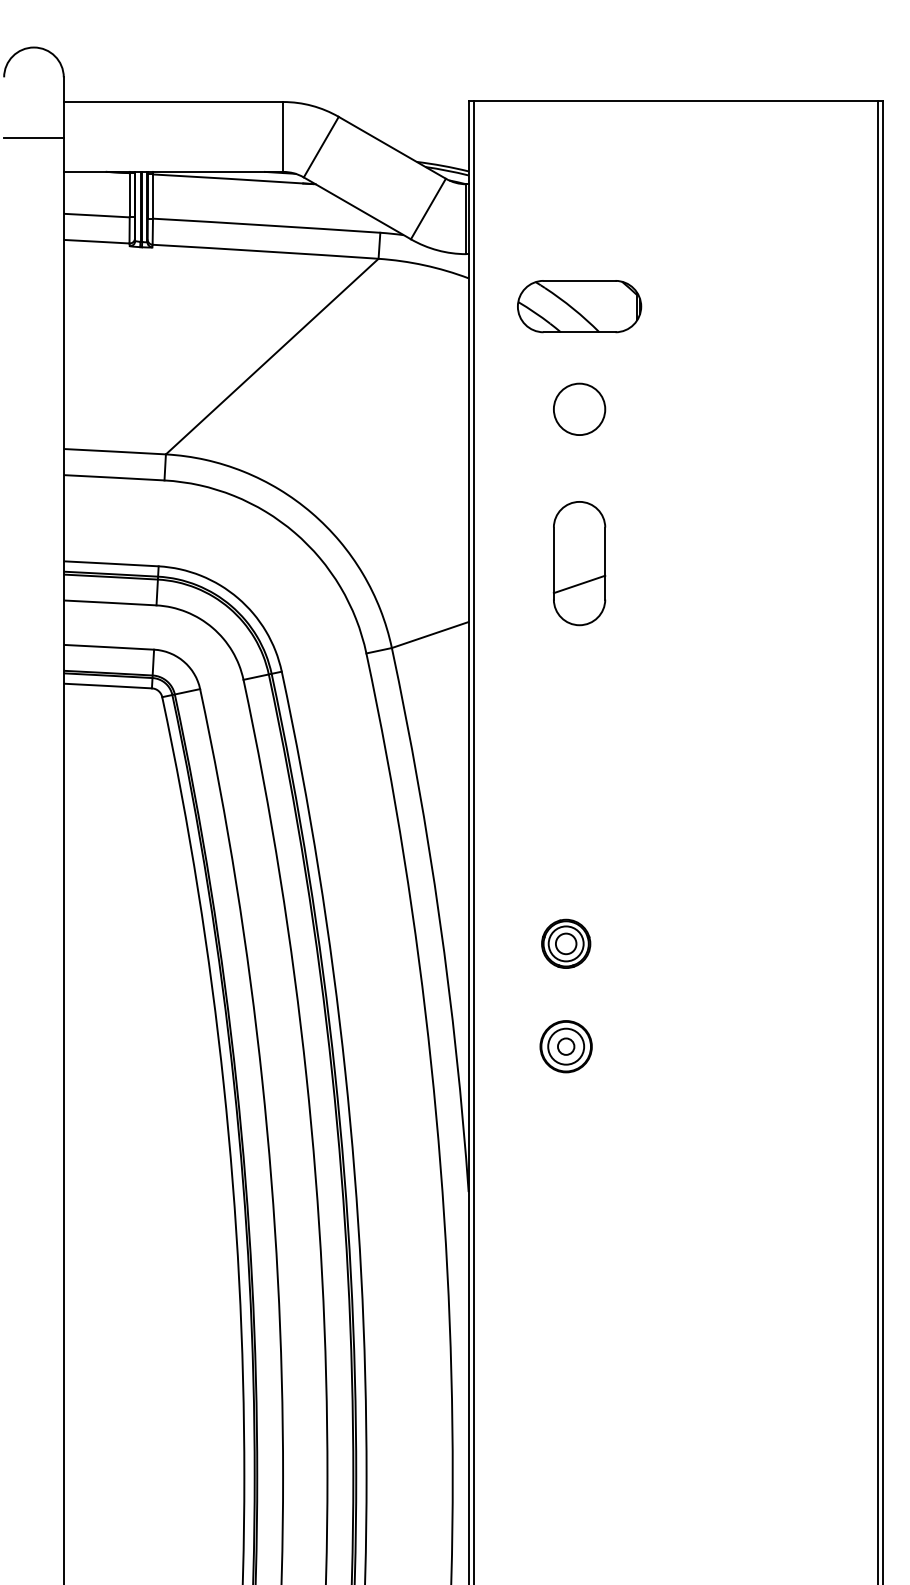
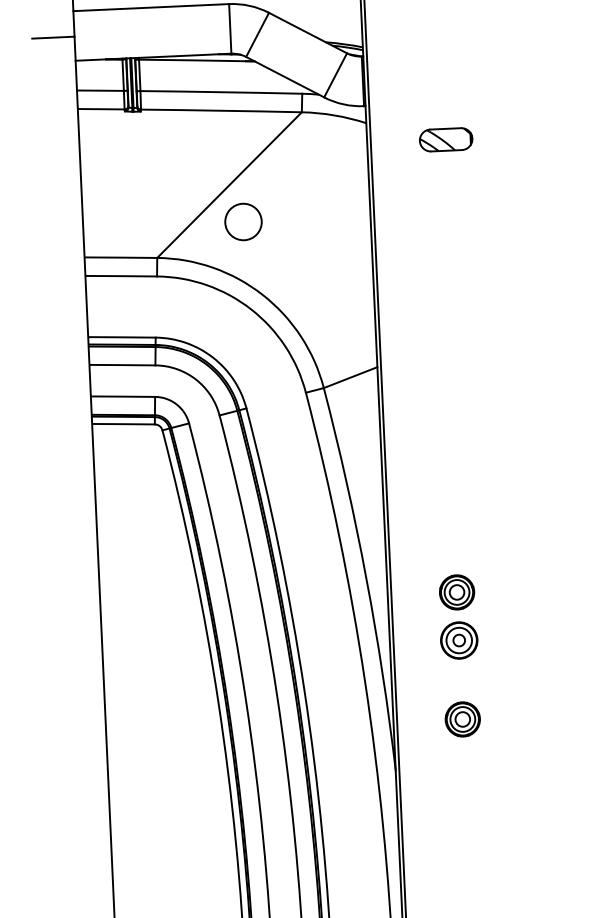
part: (579, 306) -> (445, 139), size x0.6
circle: (579, 408) -> (243, 221), moved
part: (579, 563) -> (454, 322), removed
part: (565, 1046) -> (458, 640), moved
part: (566, 1122) -> (463, 719), added

